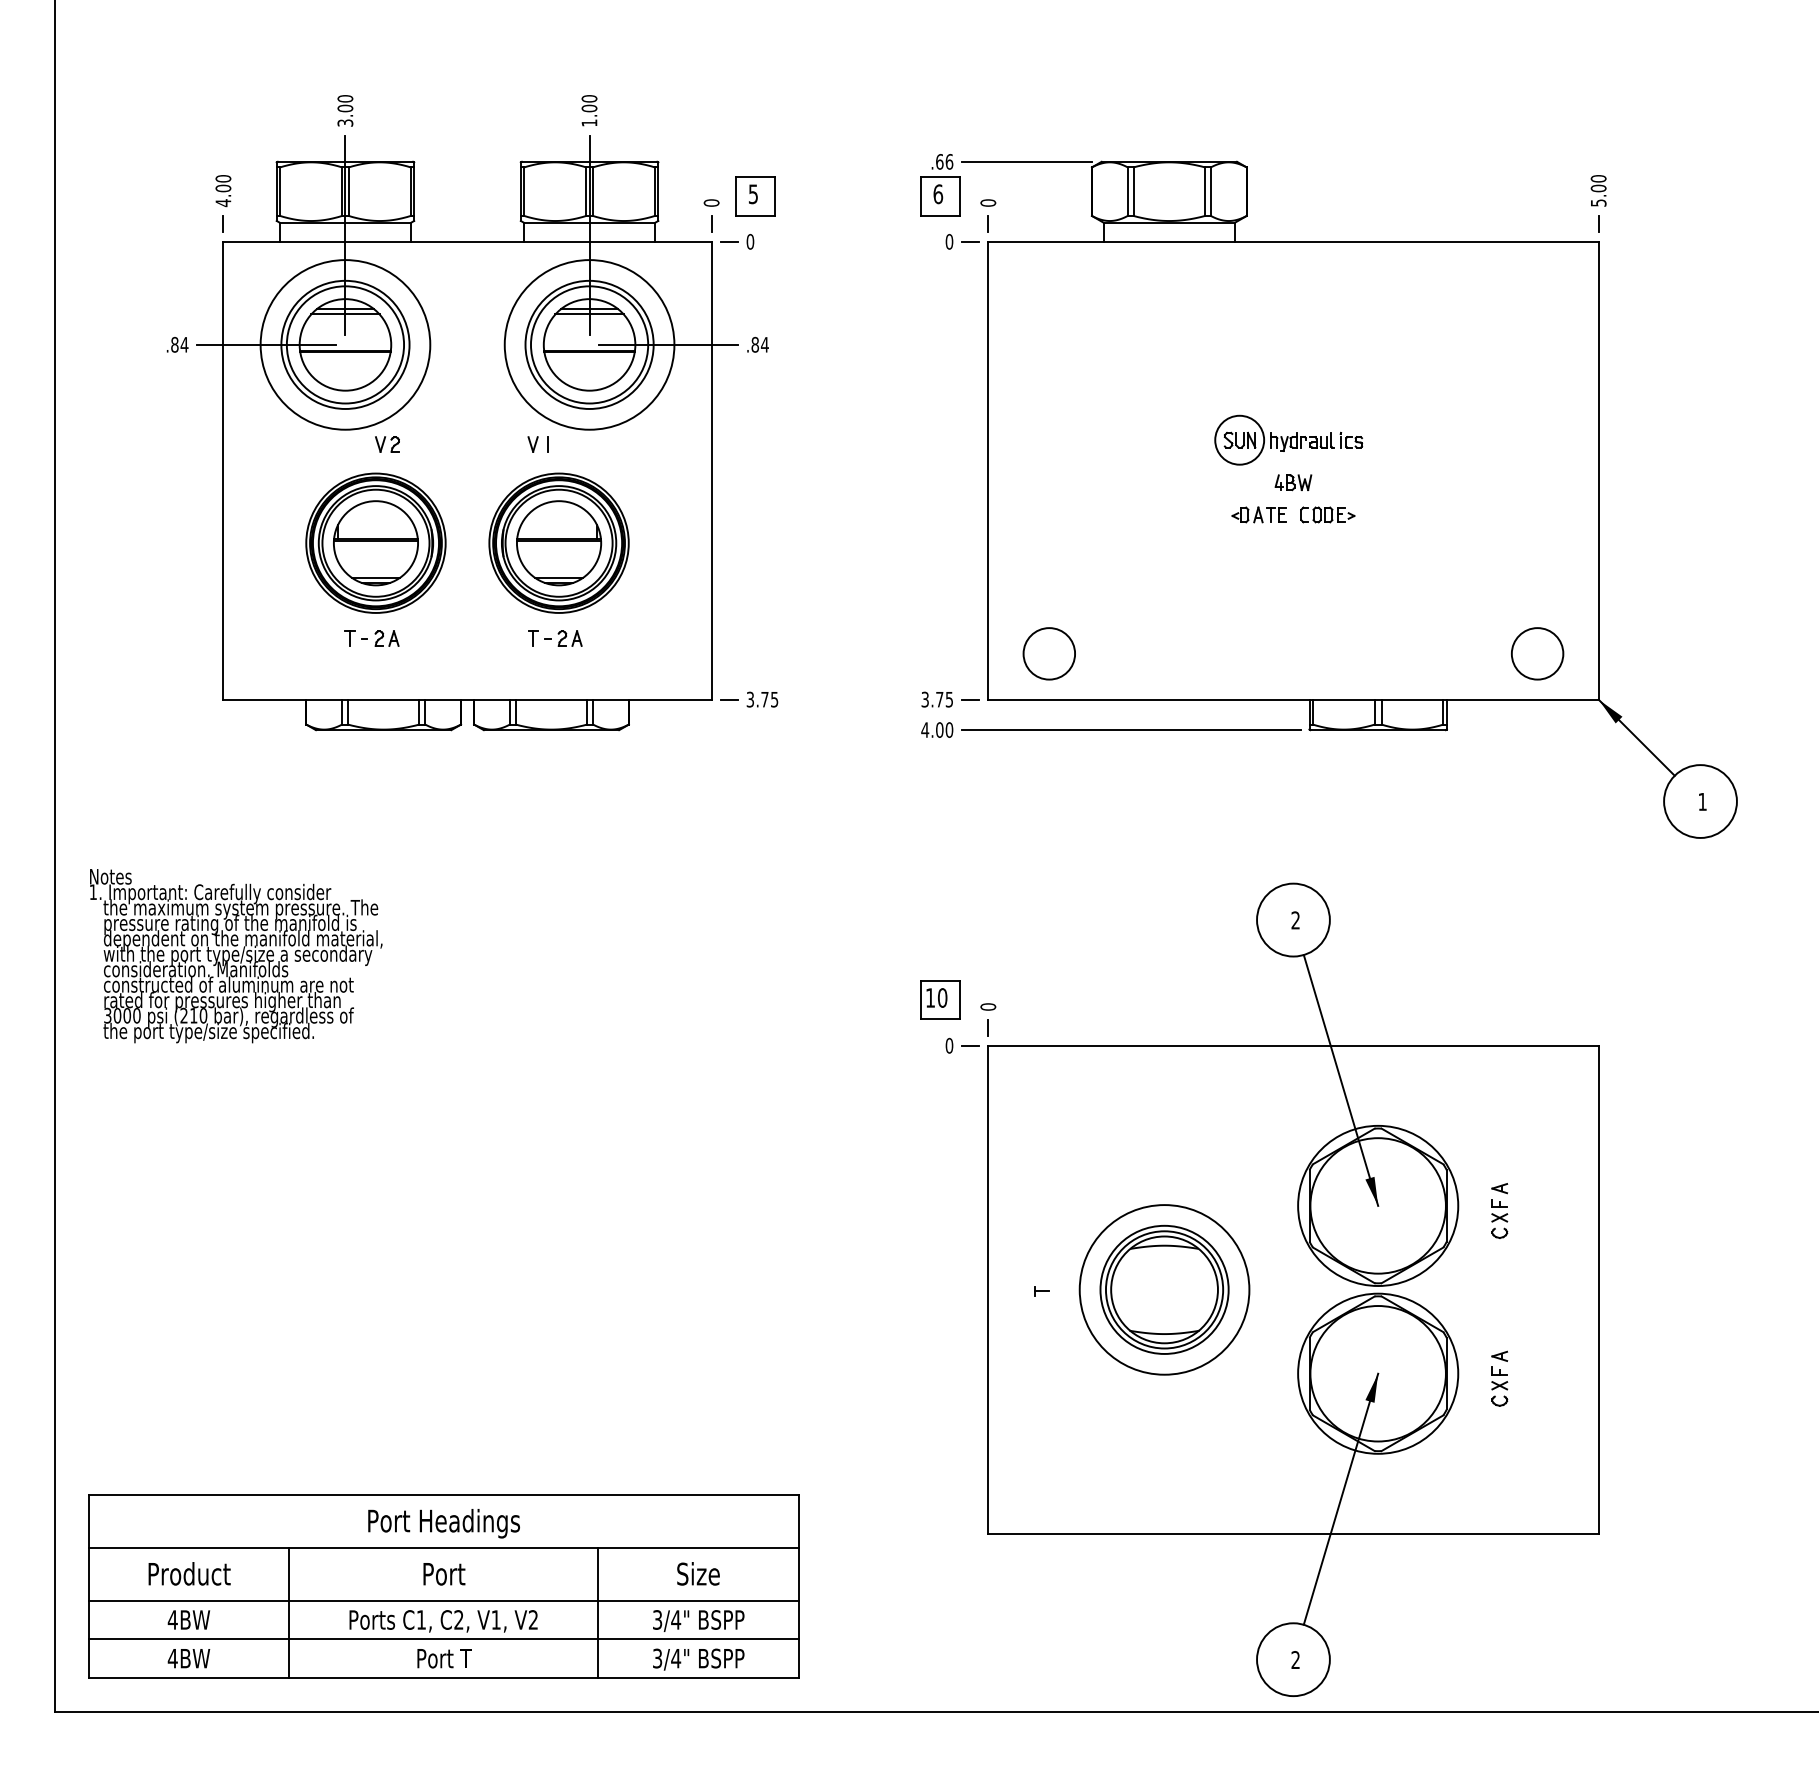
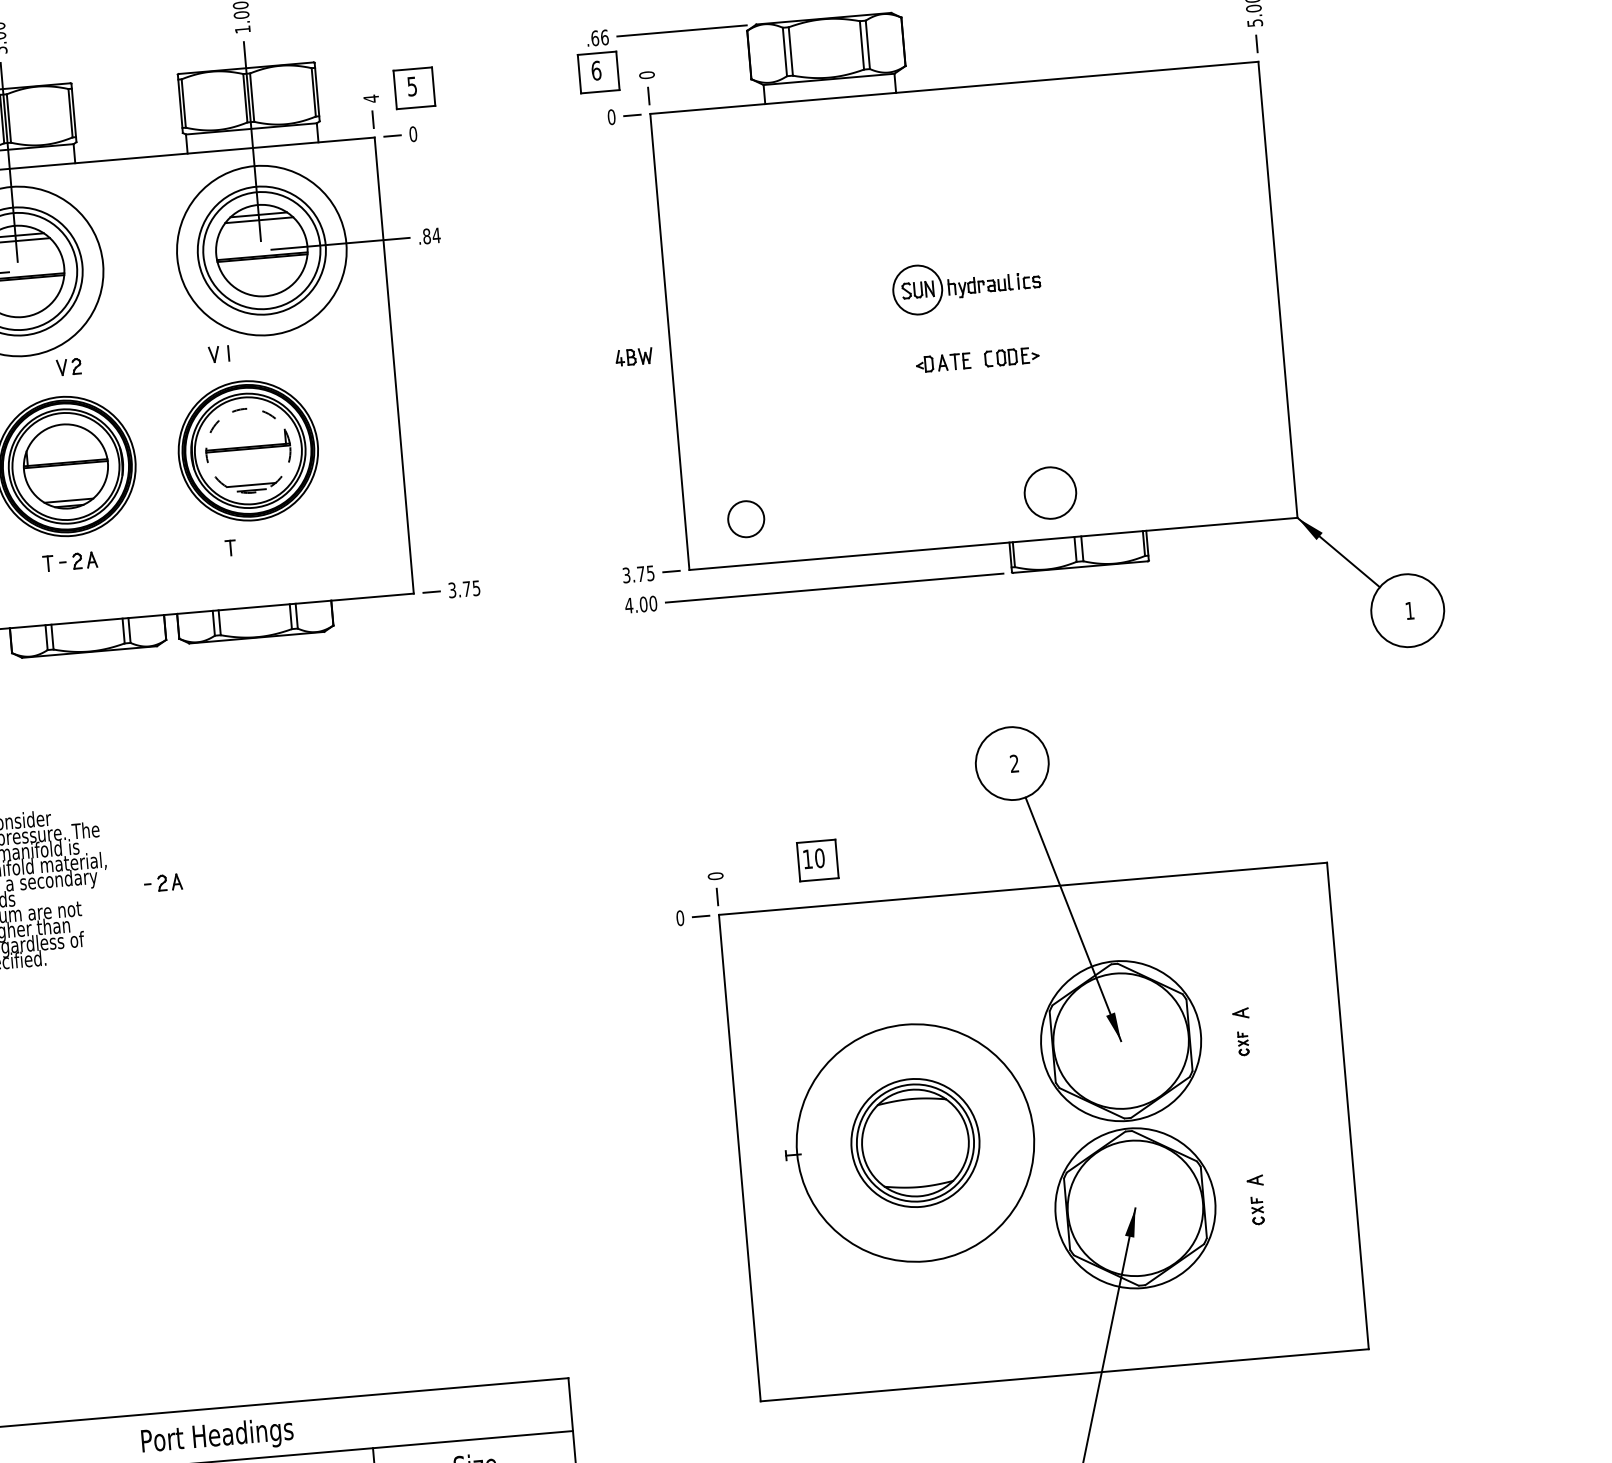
text: (711, 203) -> (371, 99), 0 -> 4
part: (1293, 482) -> (634, 356), moved
circle: (558, 543) -> (247, 451), solid -> dashed
part: (563, 638) -> (163, 882), moved
circle: (1048, 653) -> (745, 518), size x0.7
circle: (1537, 653) -> (1050, 492), moved
part: (940, 999) -> (817, 859), moved
part: (1499, 1218) -> (1243, 1043), size x0.6
circle: (1164, 1289) -> (915, 1142), size x1.4
part: (1499, 1386) -> (1257, 1210), size x0.7

